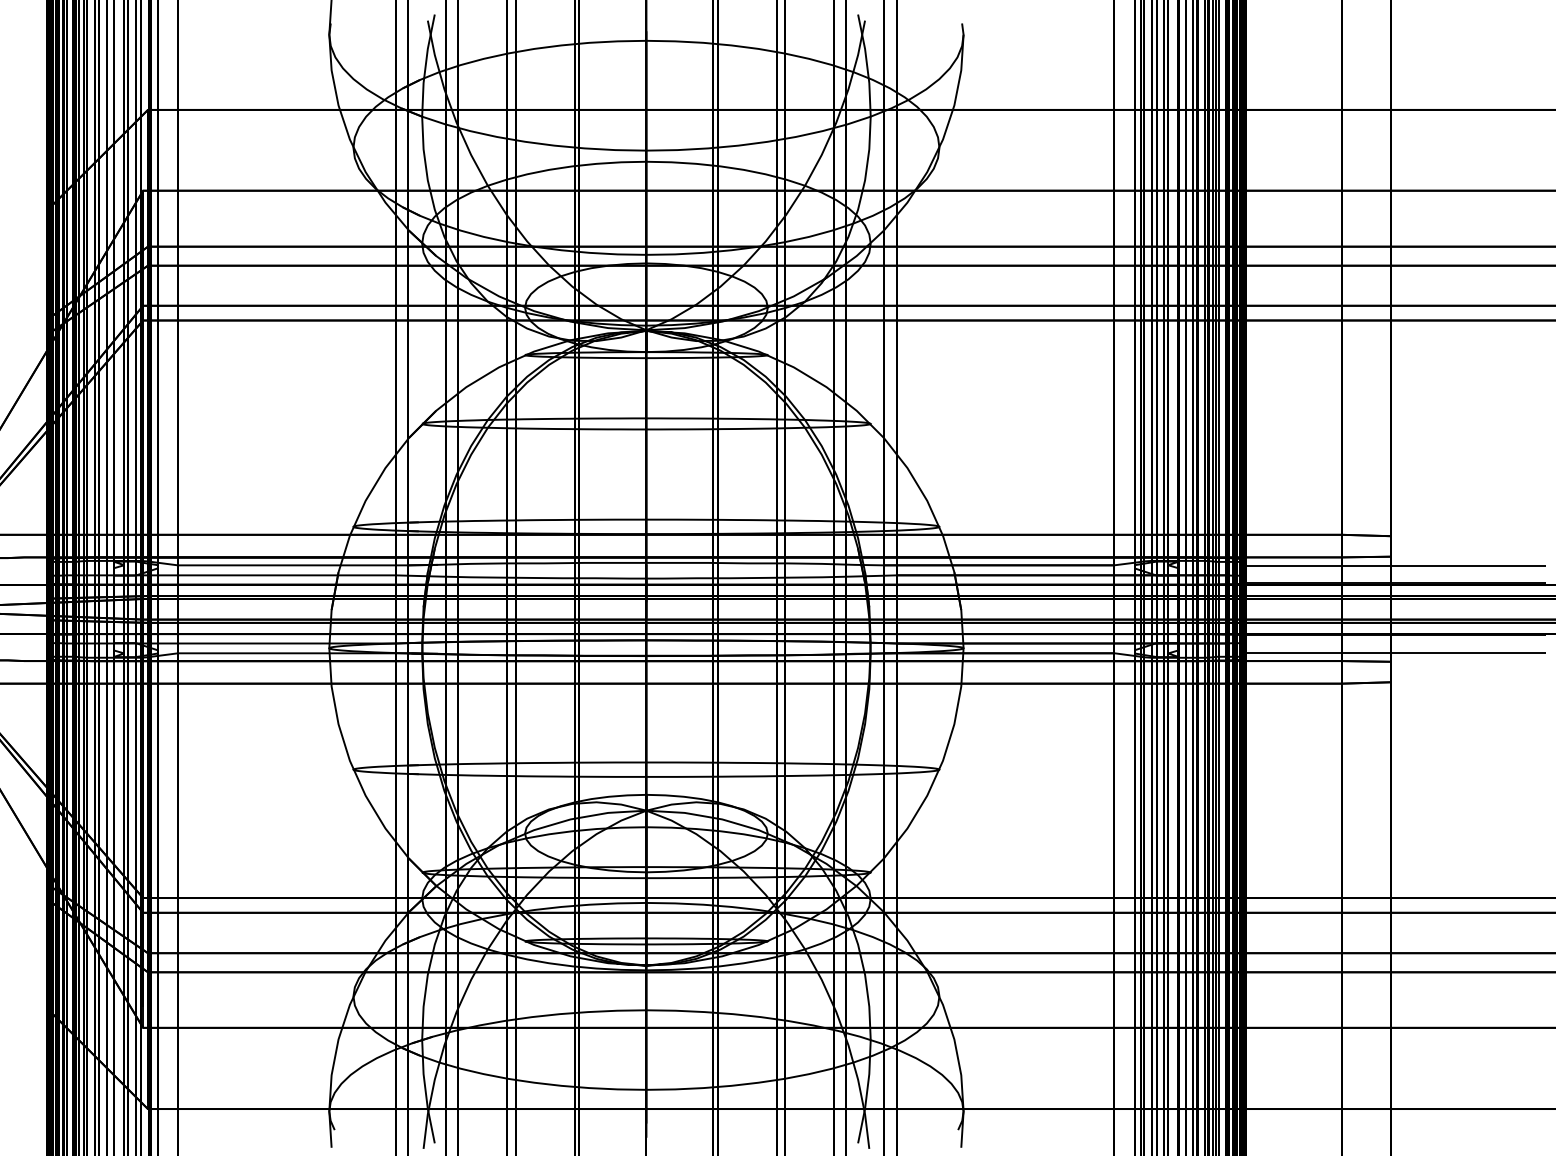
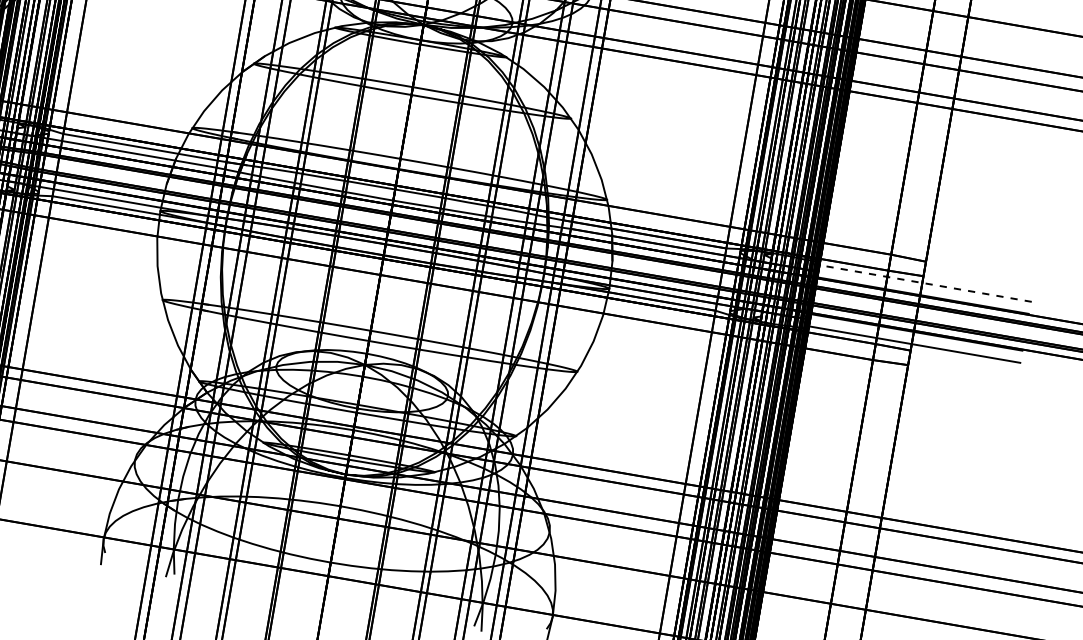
line: (1396, 566) -> (925, 283), solid -> dashed

